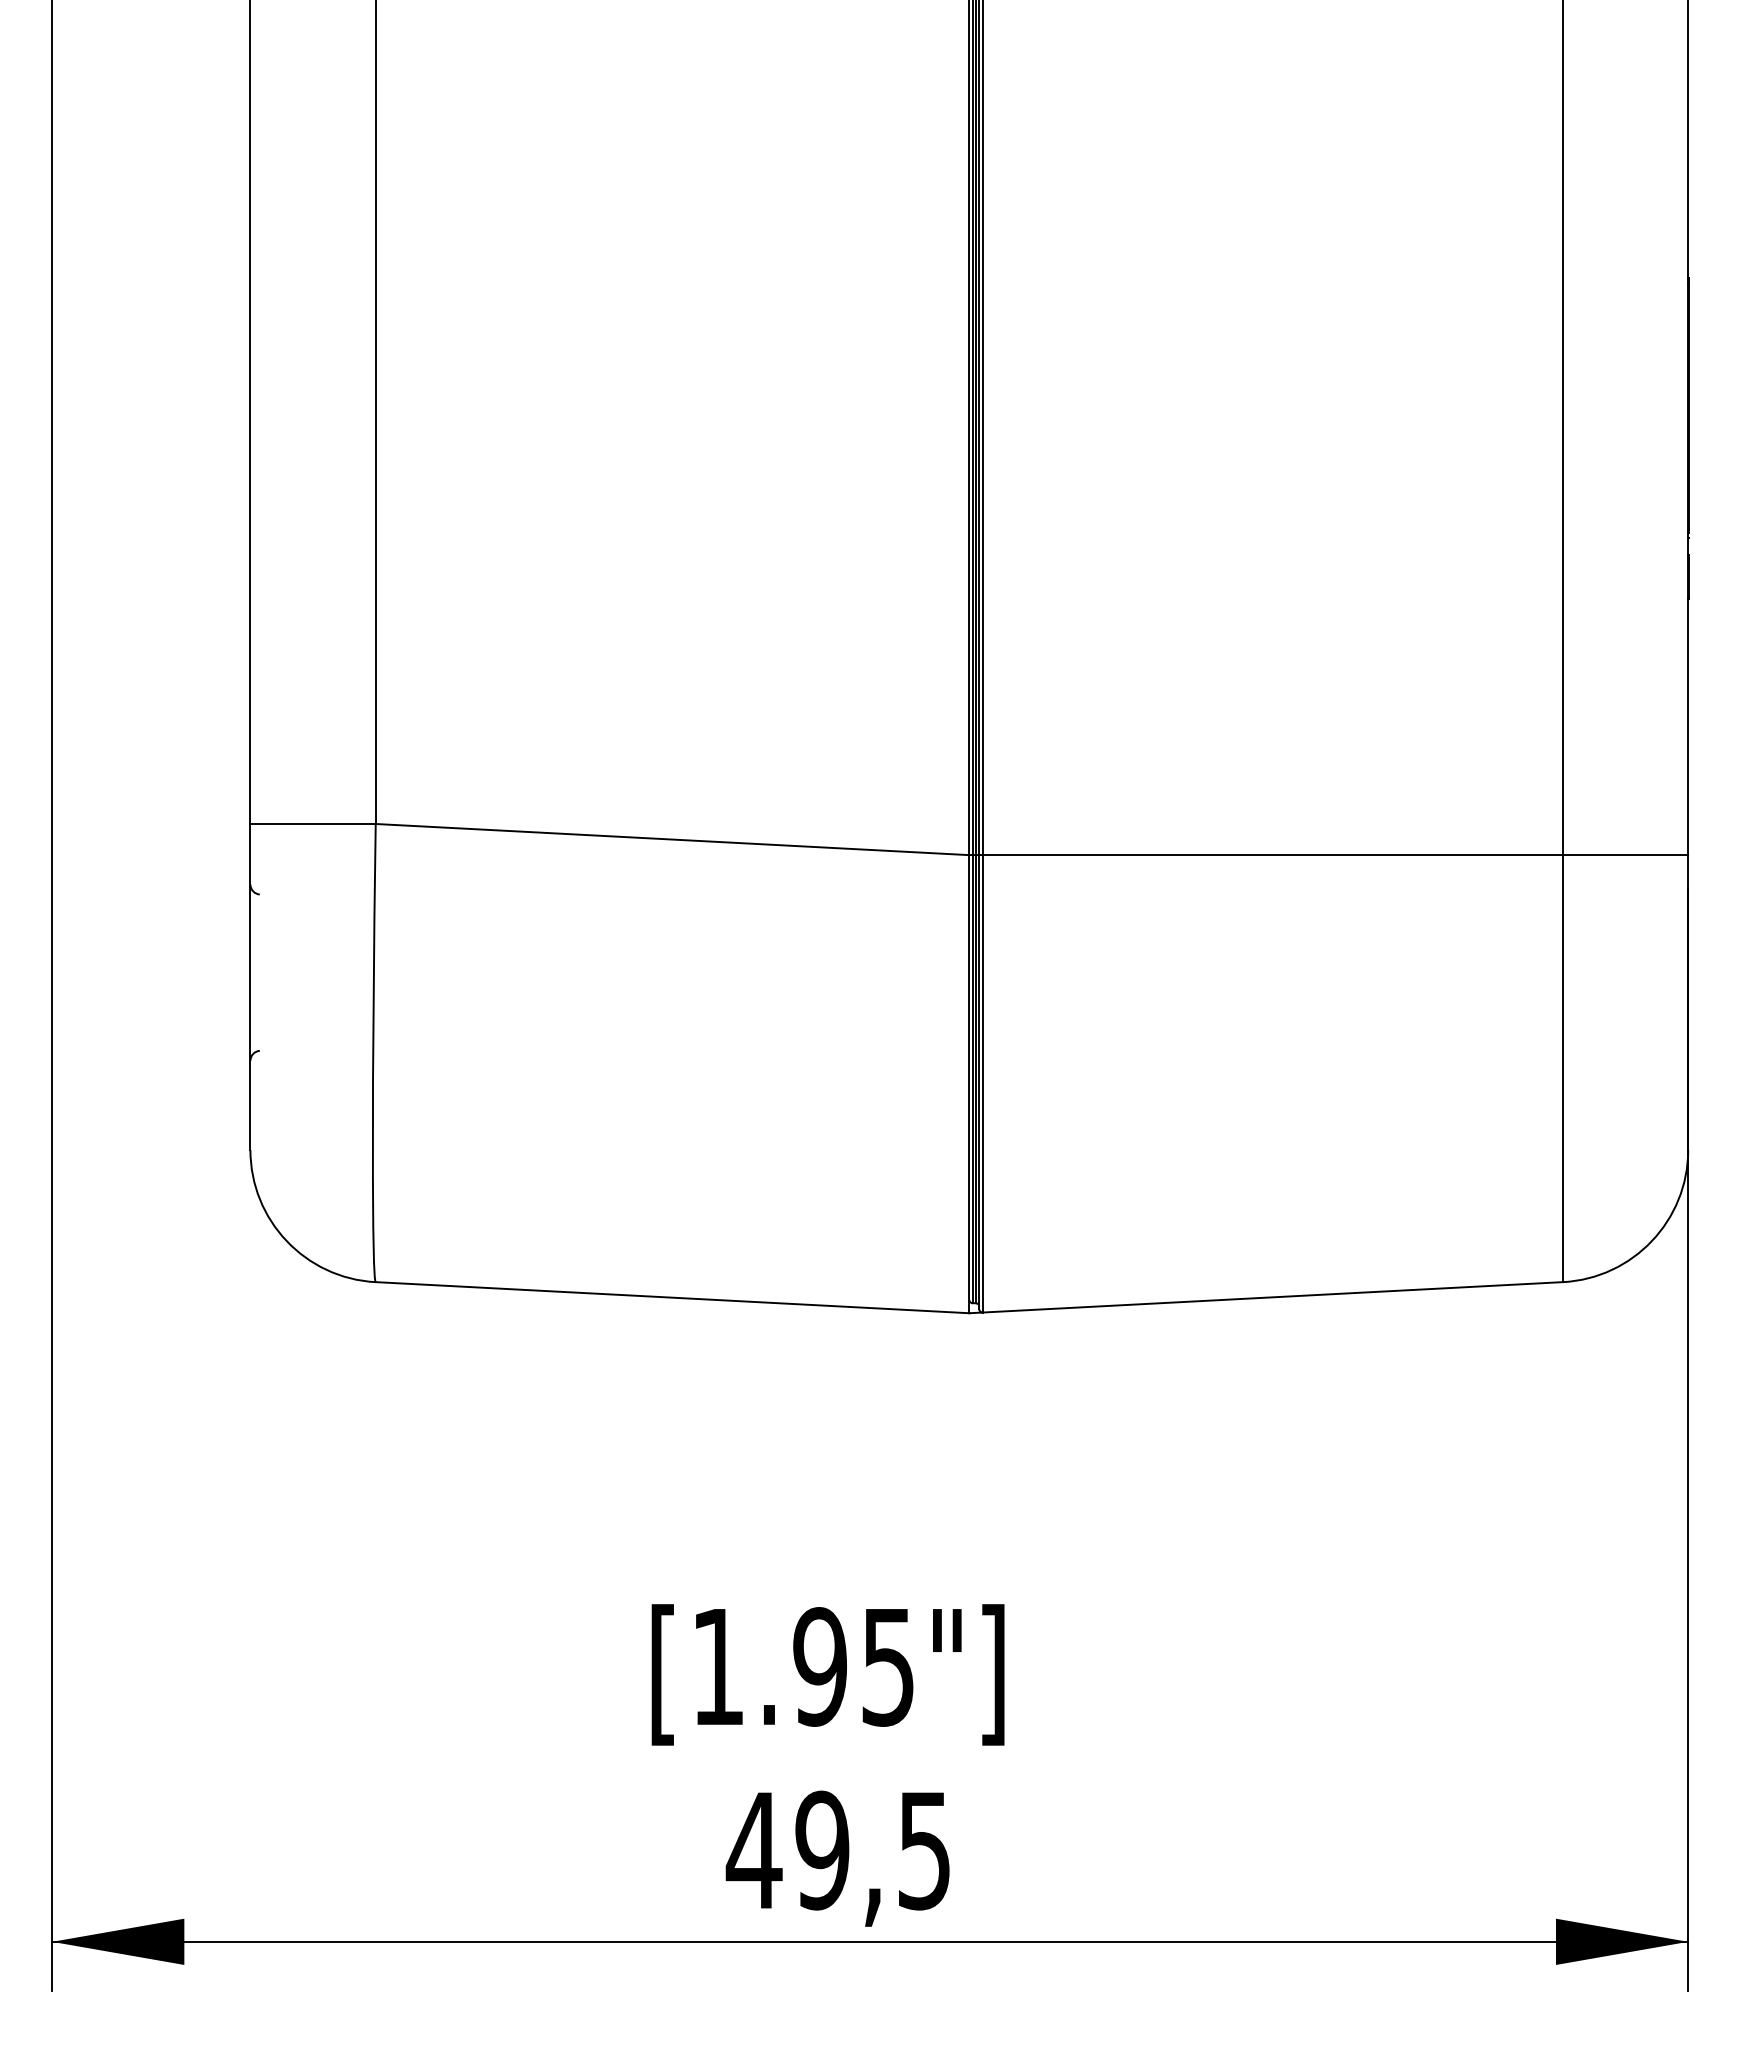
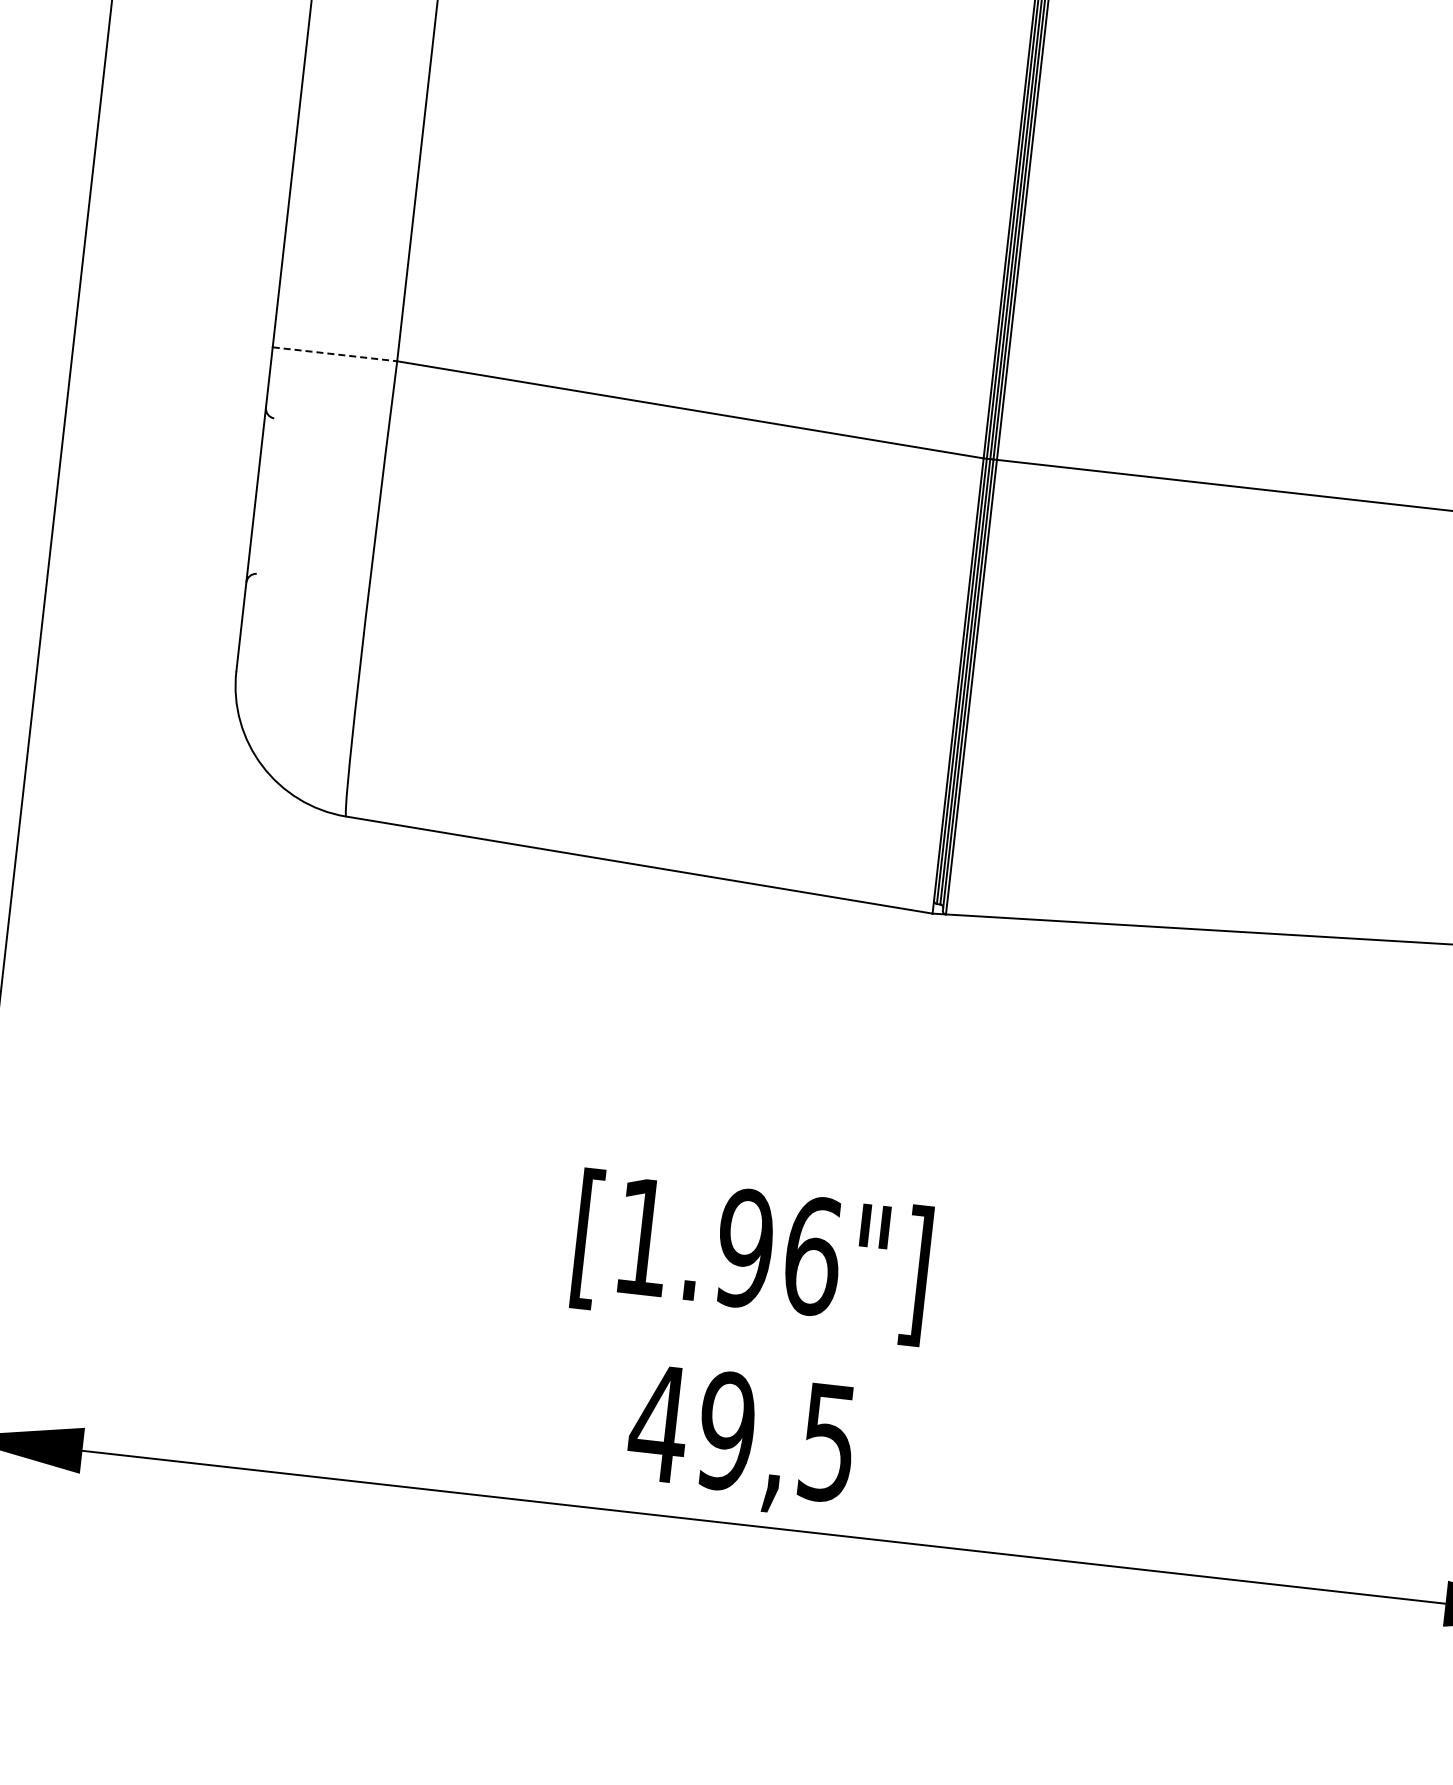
line: (313, 824) -> (335, 354), solid -> dashed
text: (888, 1666) -> (812, 1255), [1.95"] -> [1.96"]

